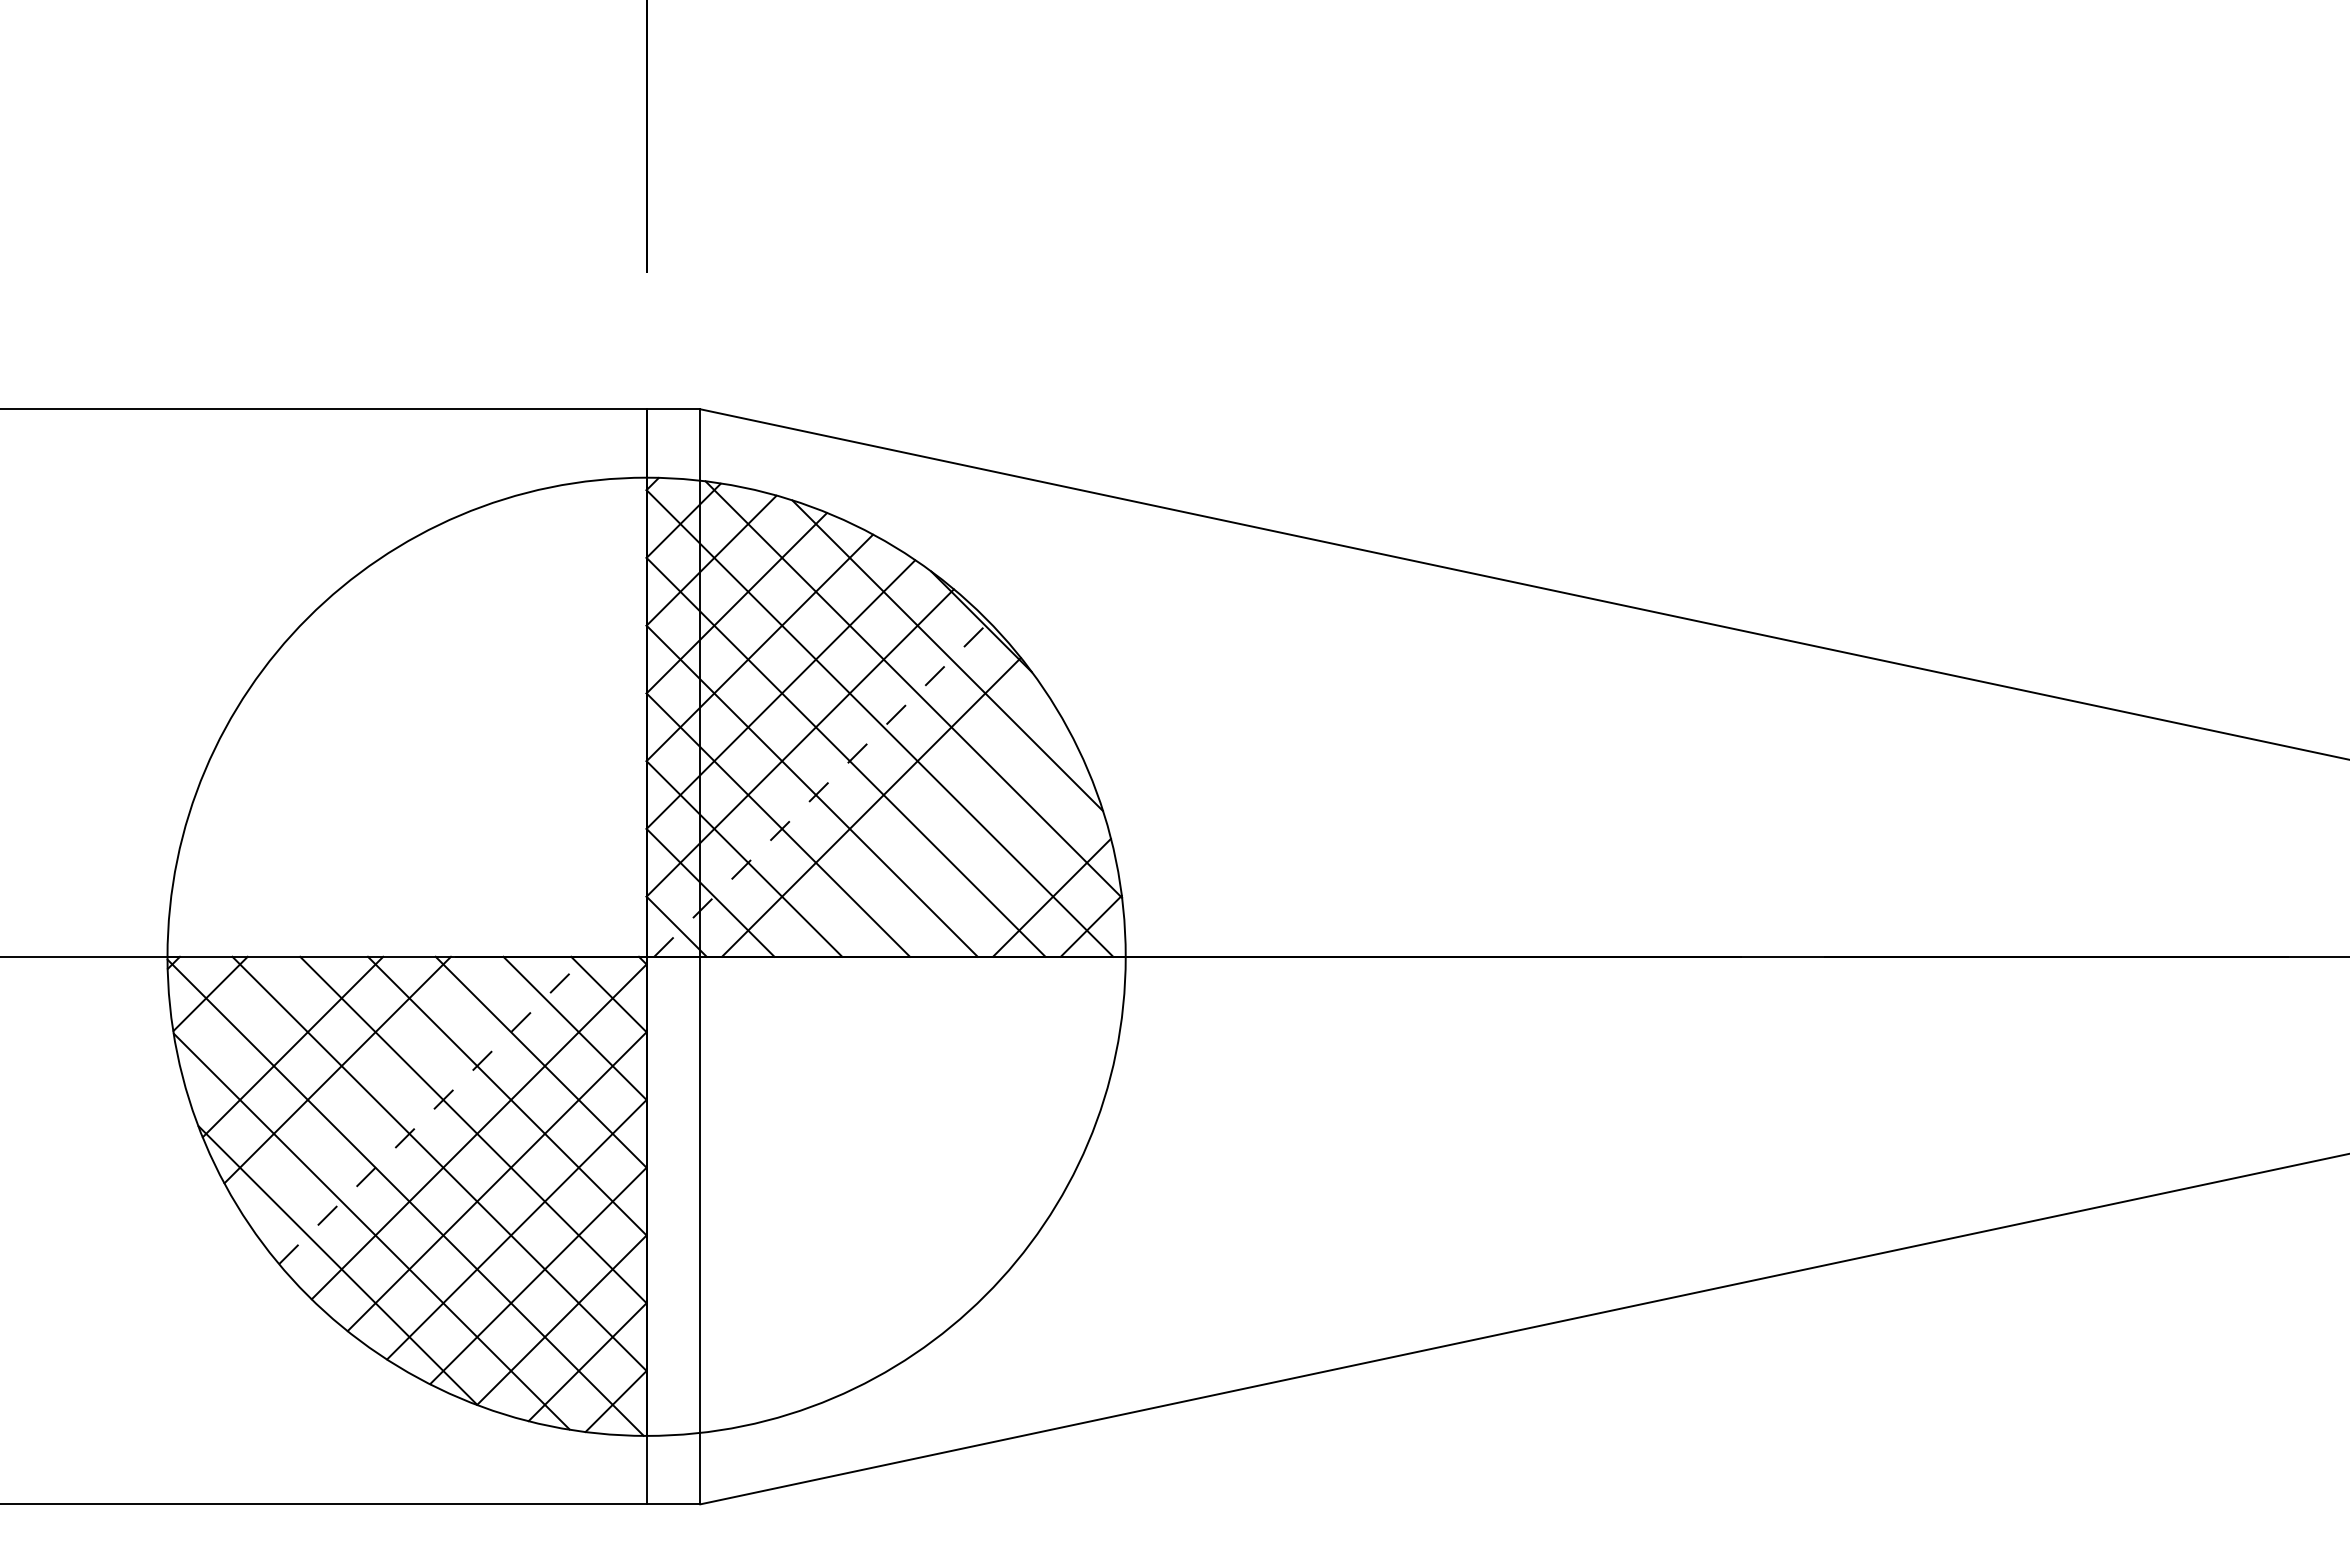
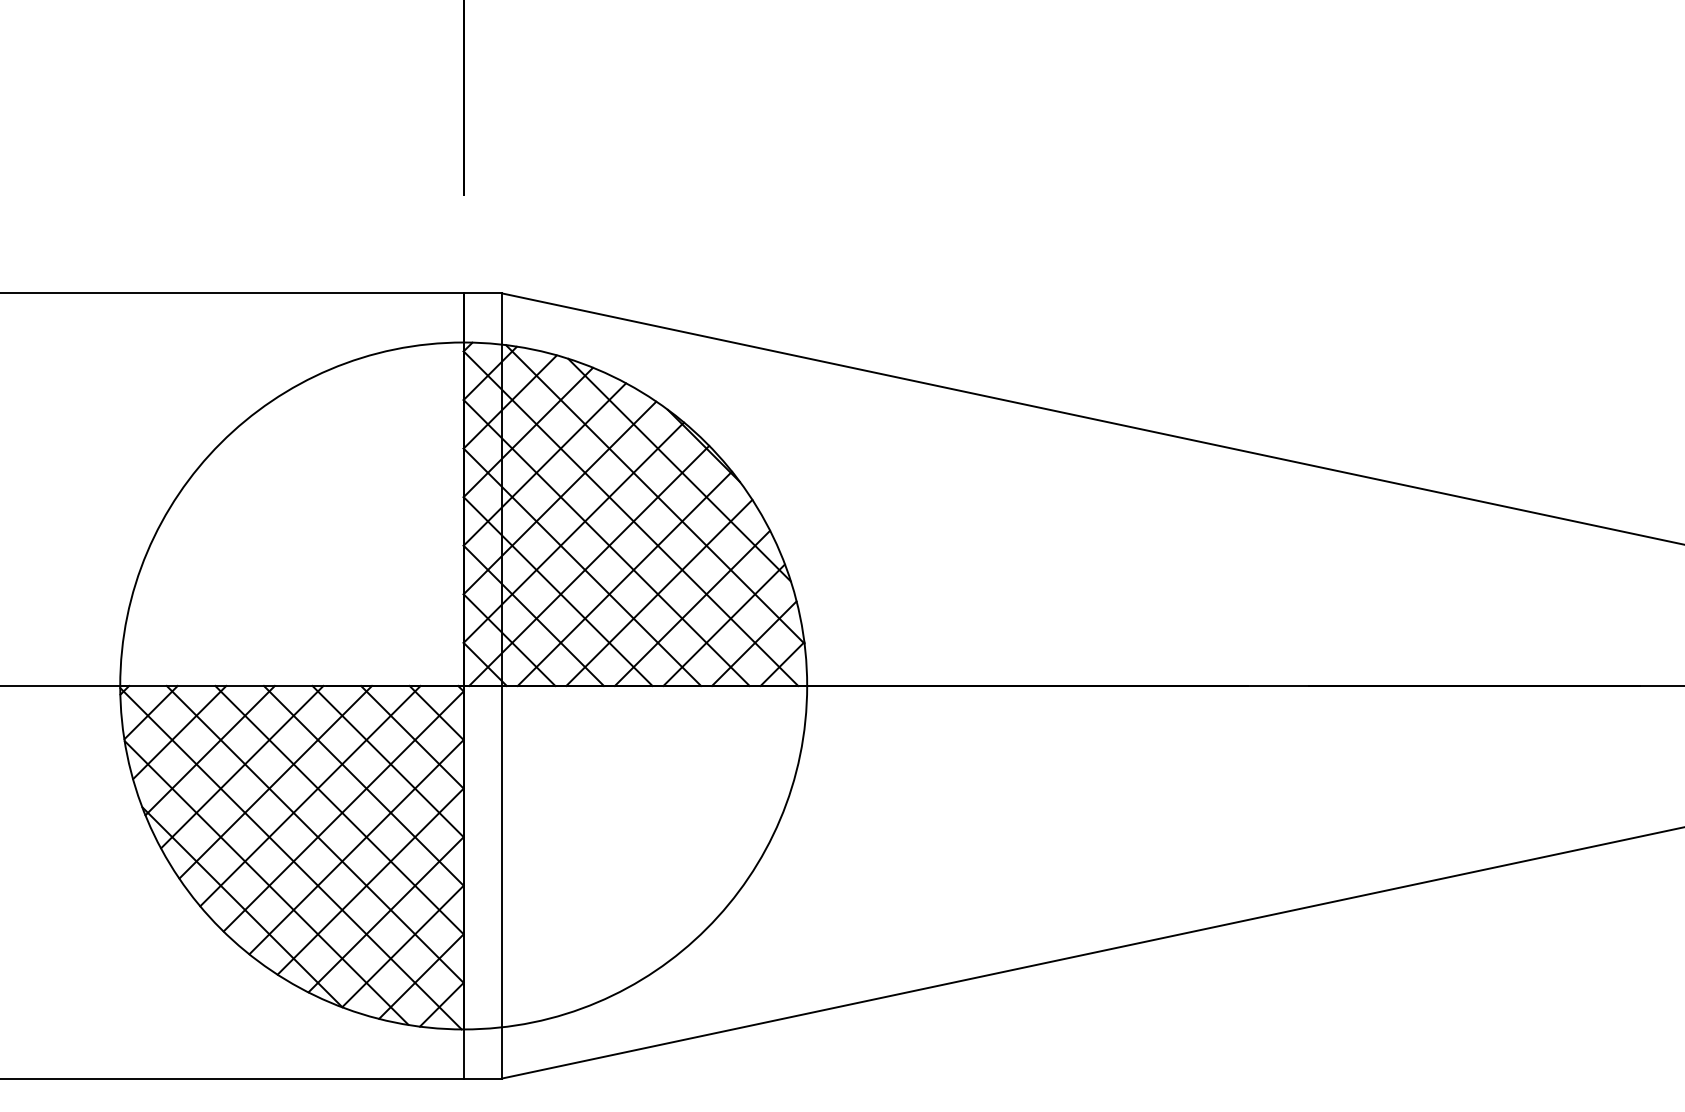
line: (821, 789) -> (589, 566), dashed -> solid
line: (919, 826) -> (659, 592), added
line: (965, 848) -> (692, 608), added
line: (1009, 871) -> (723, 624), added
line: (250, 1021) -> (179, 732), added
line: (384, 1090) -> (275, 781), added
line: (433, 1110) -> (310, 796), dashed -> solid

